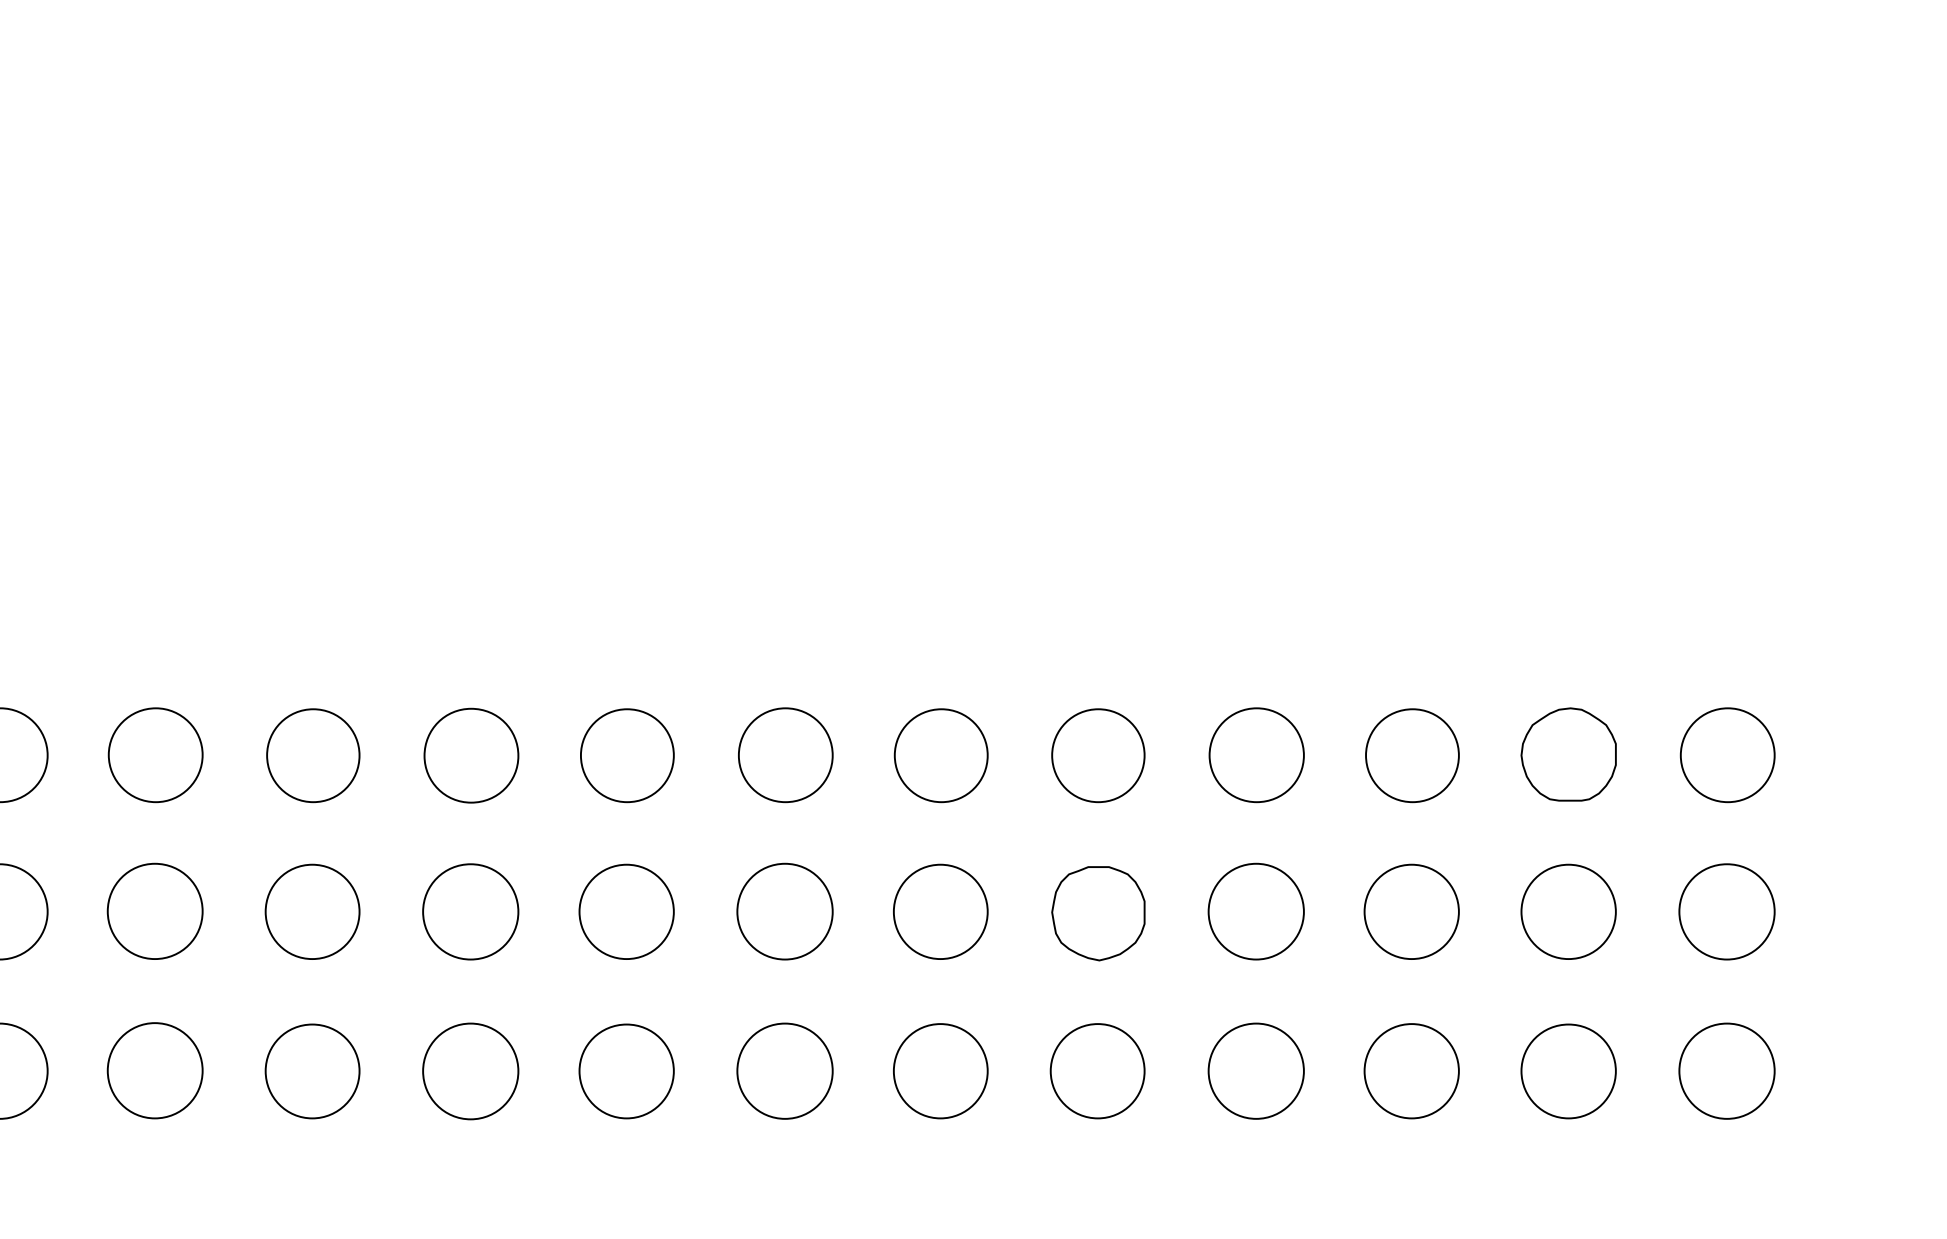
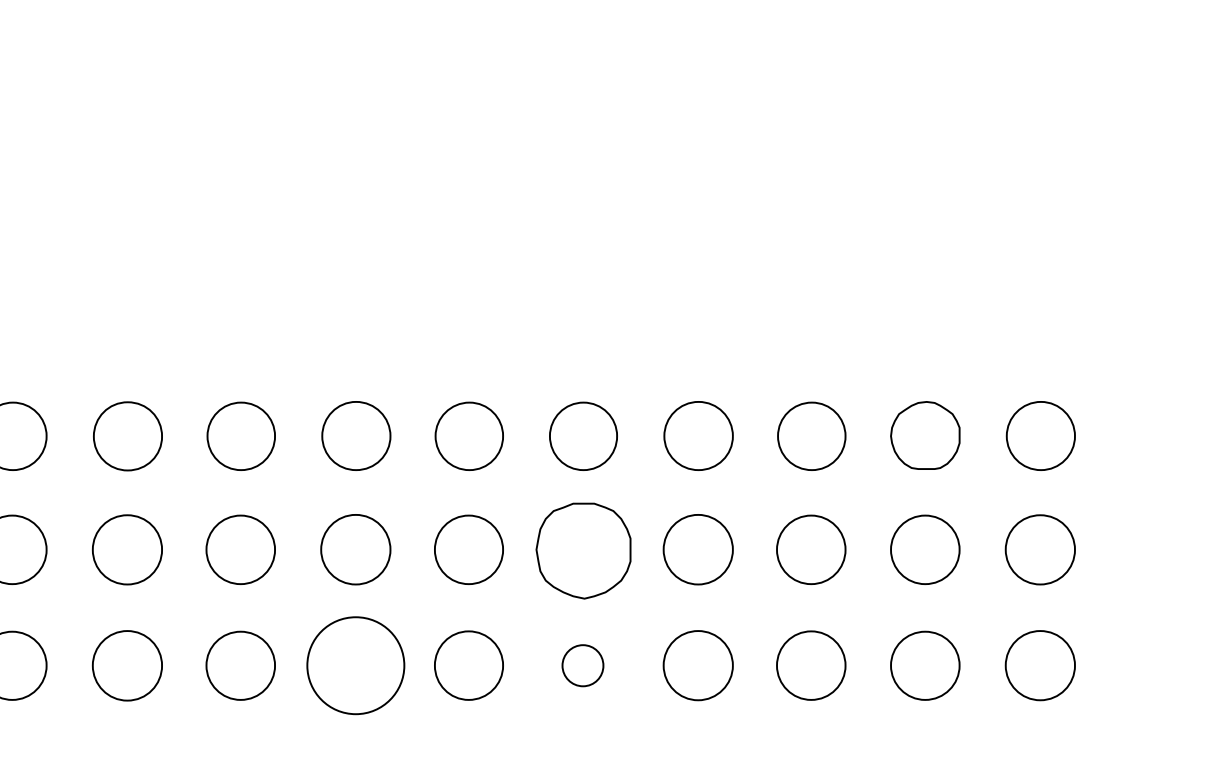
part: (1098, 913) -> (583, 551), size x1.4
part: (784, 1070) -> (355, 665), size x1.4
part: (1097, 1071) -> (582, 665), size x0.6

